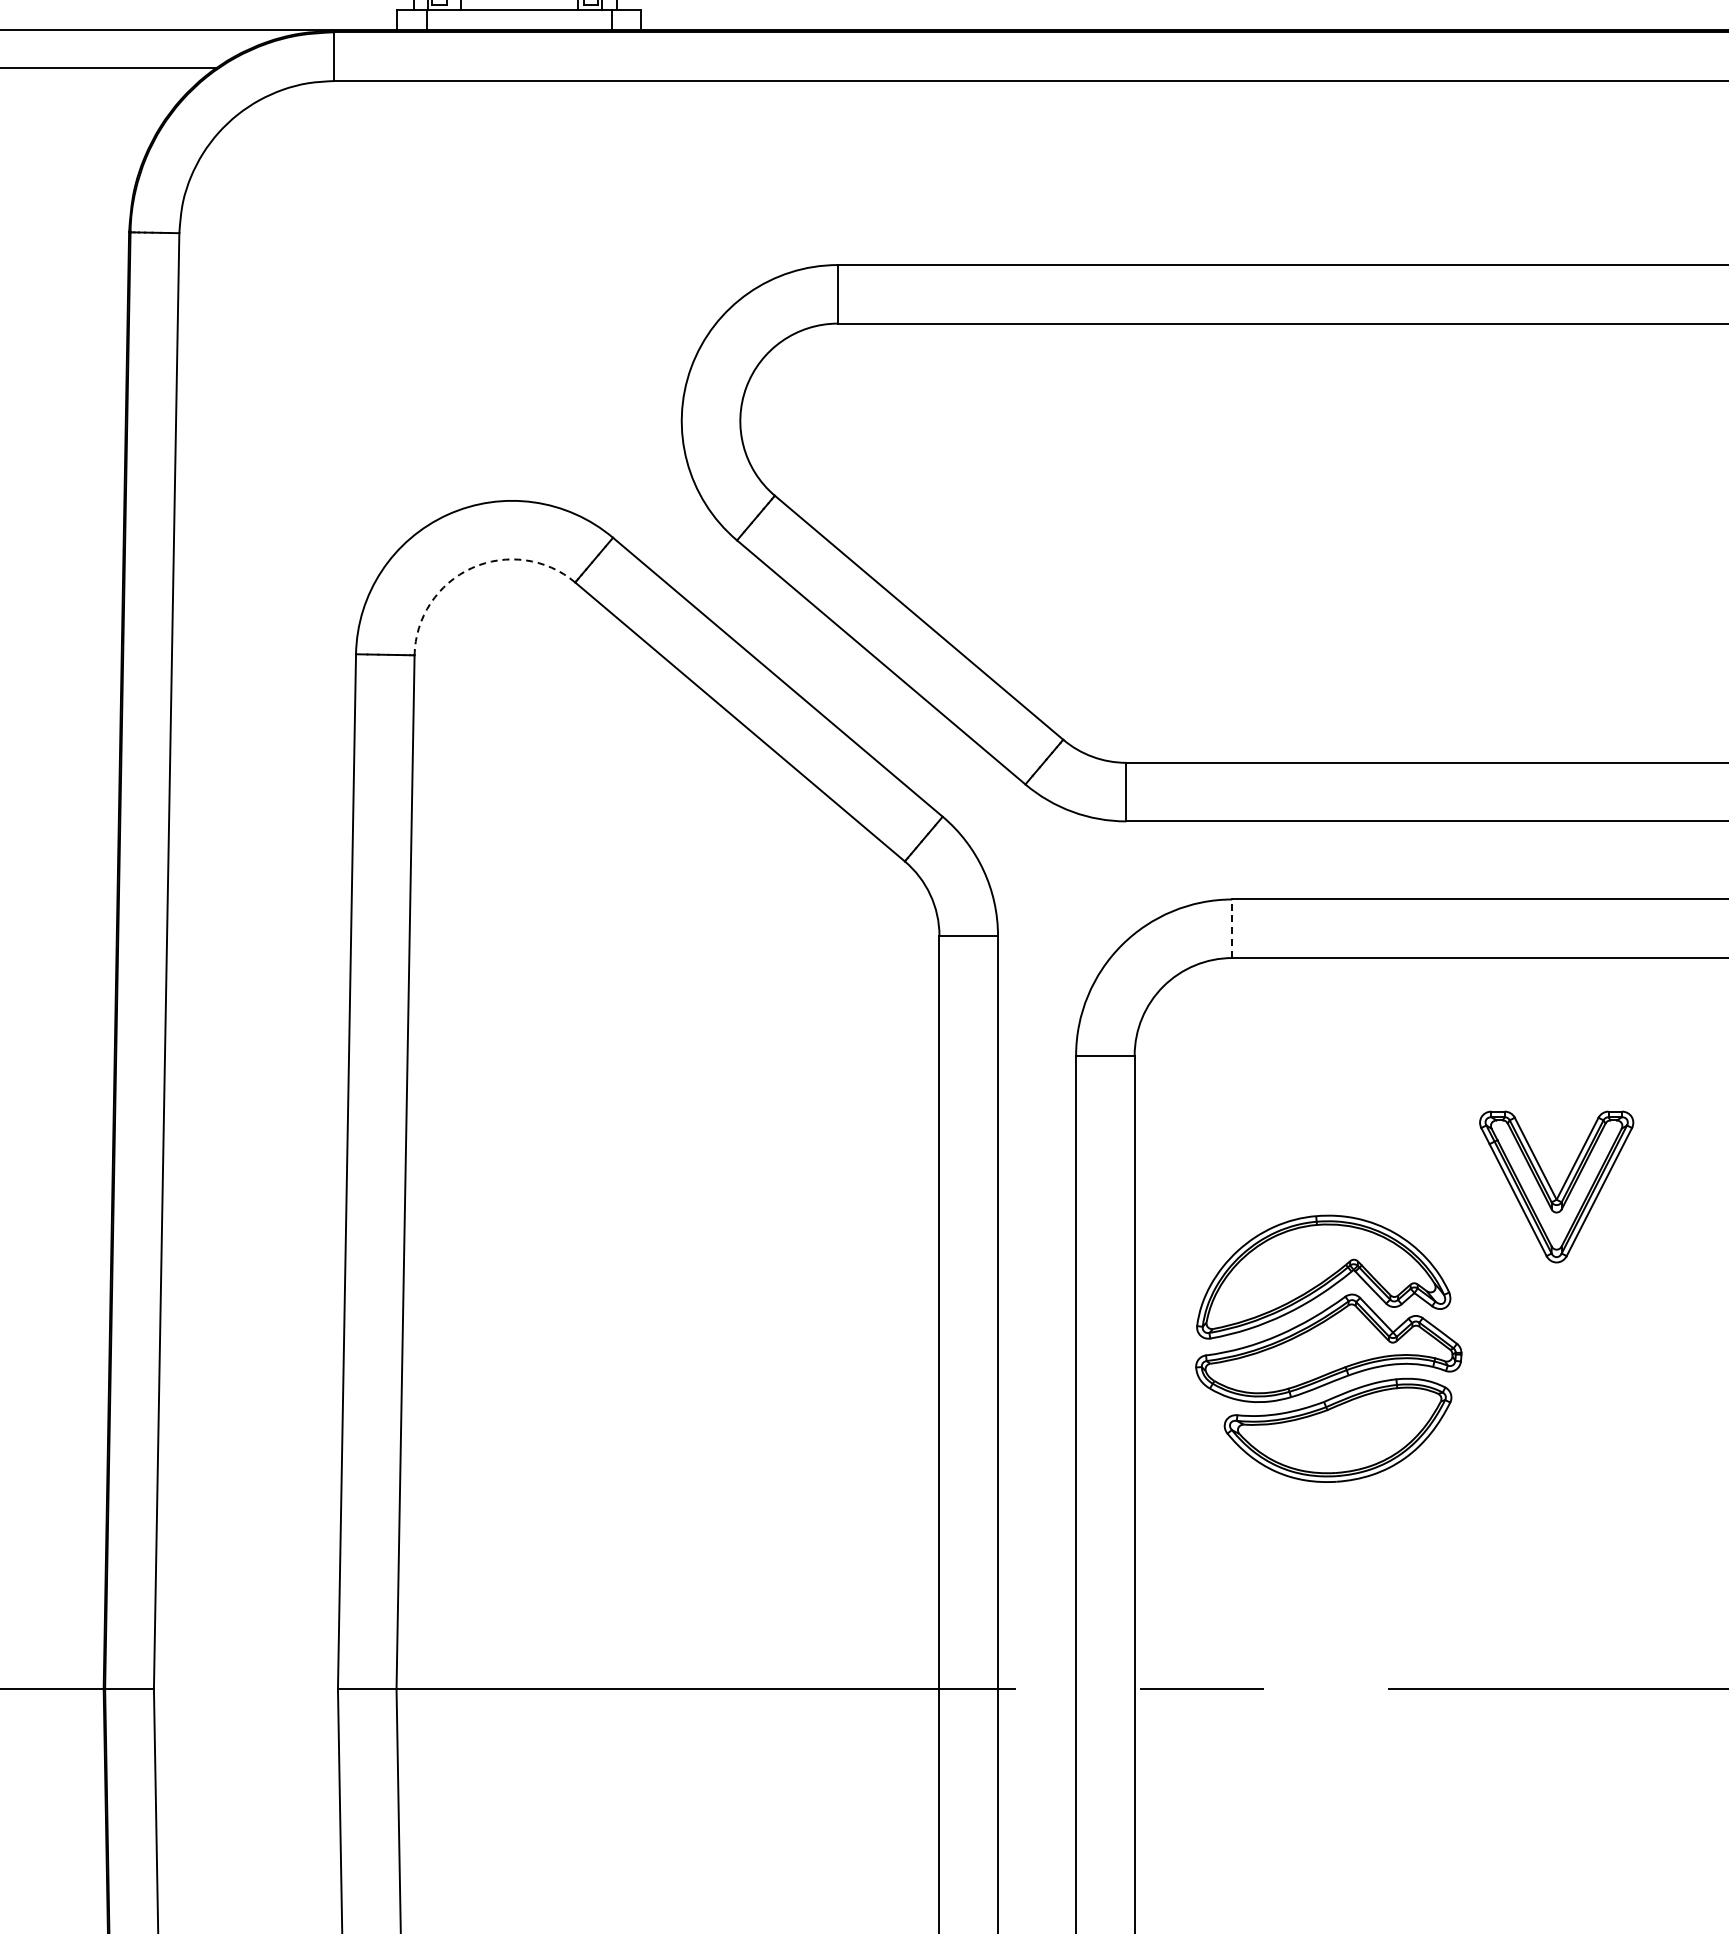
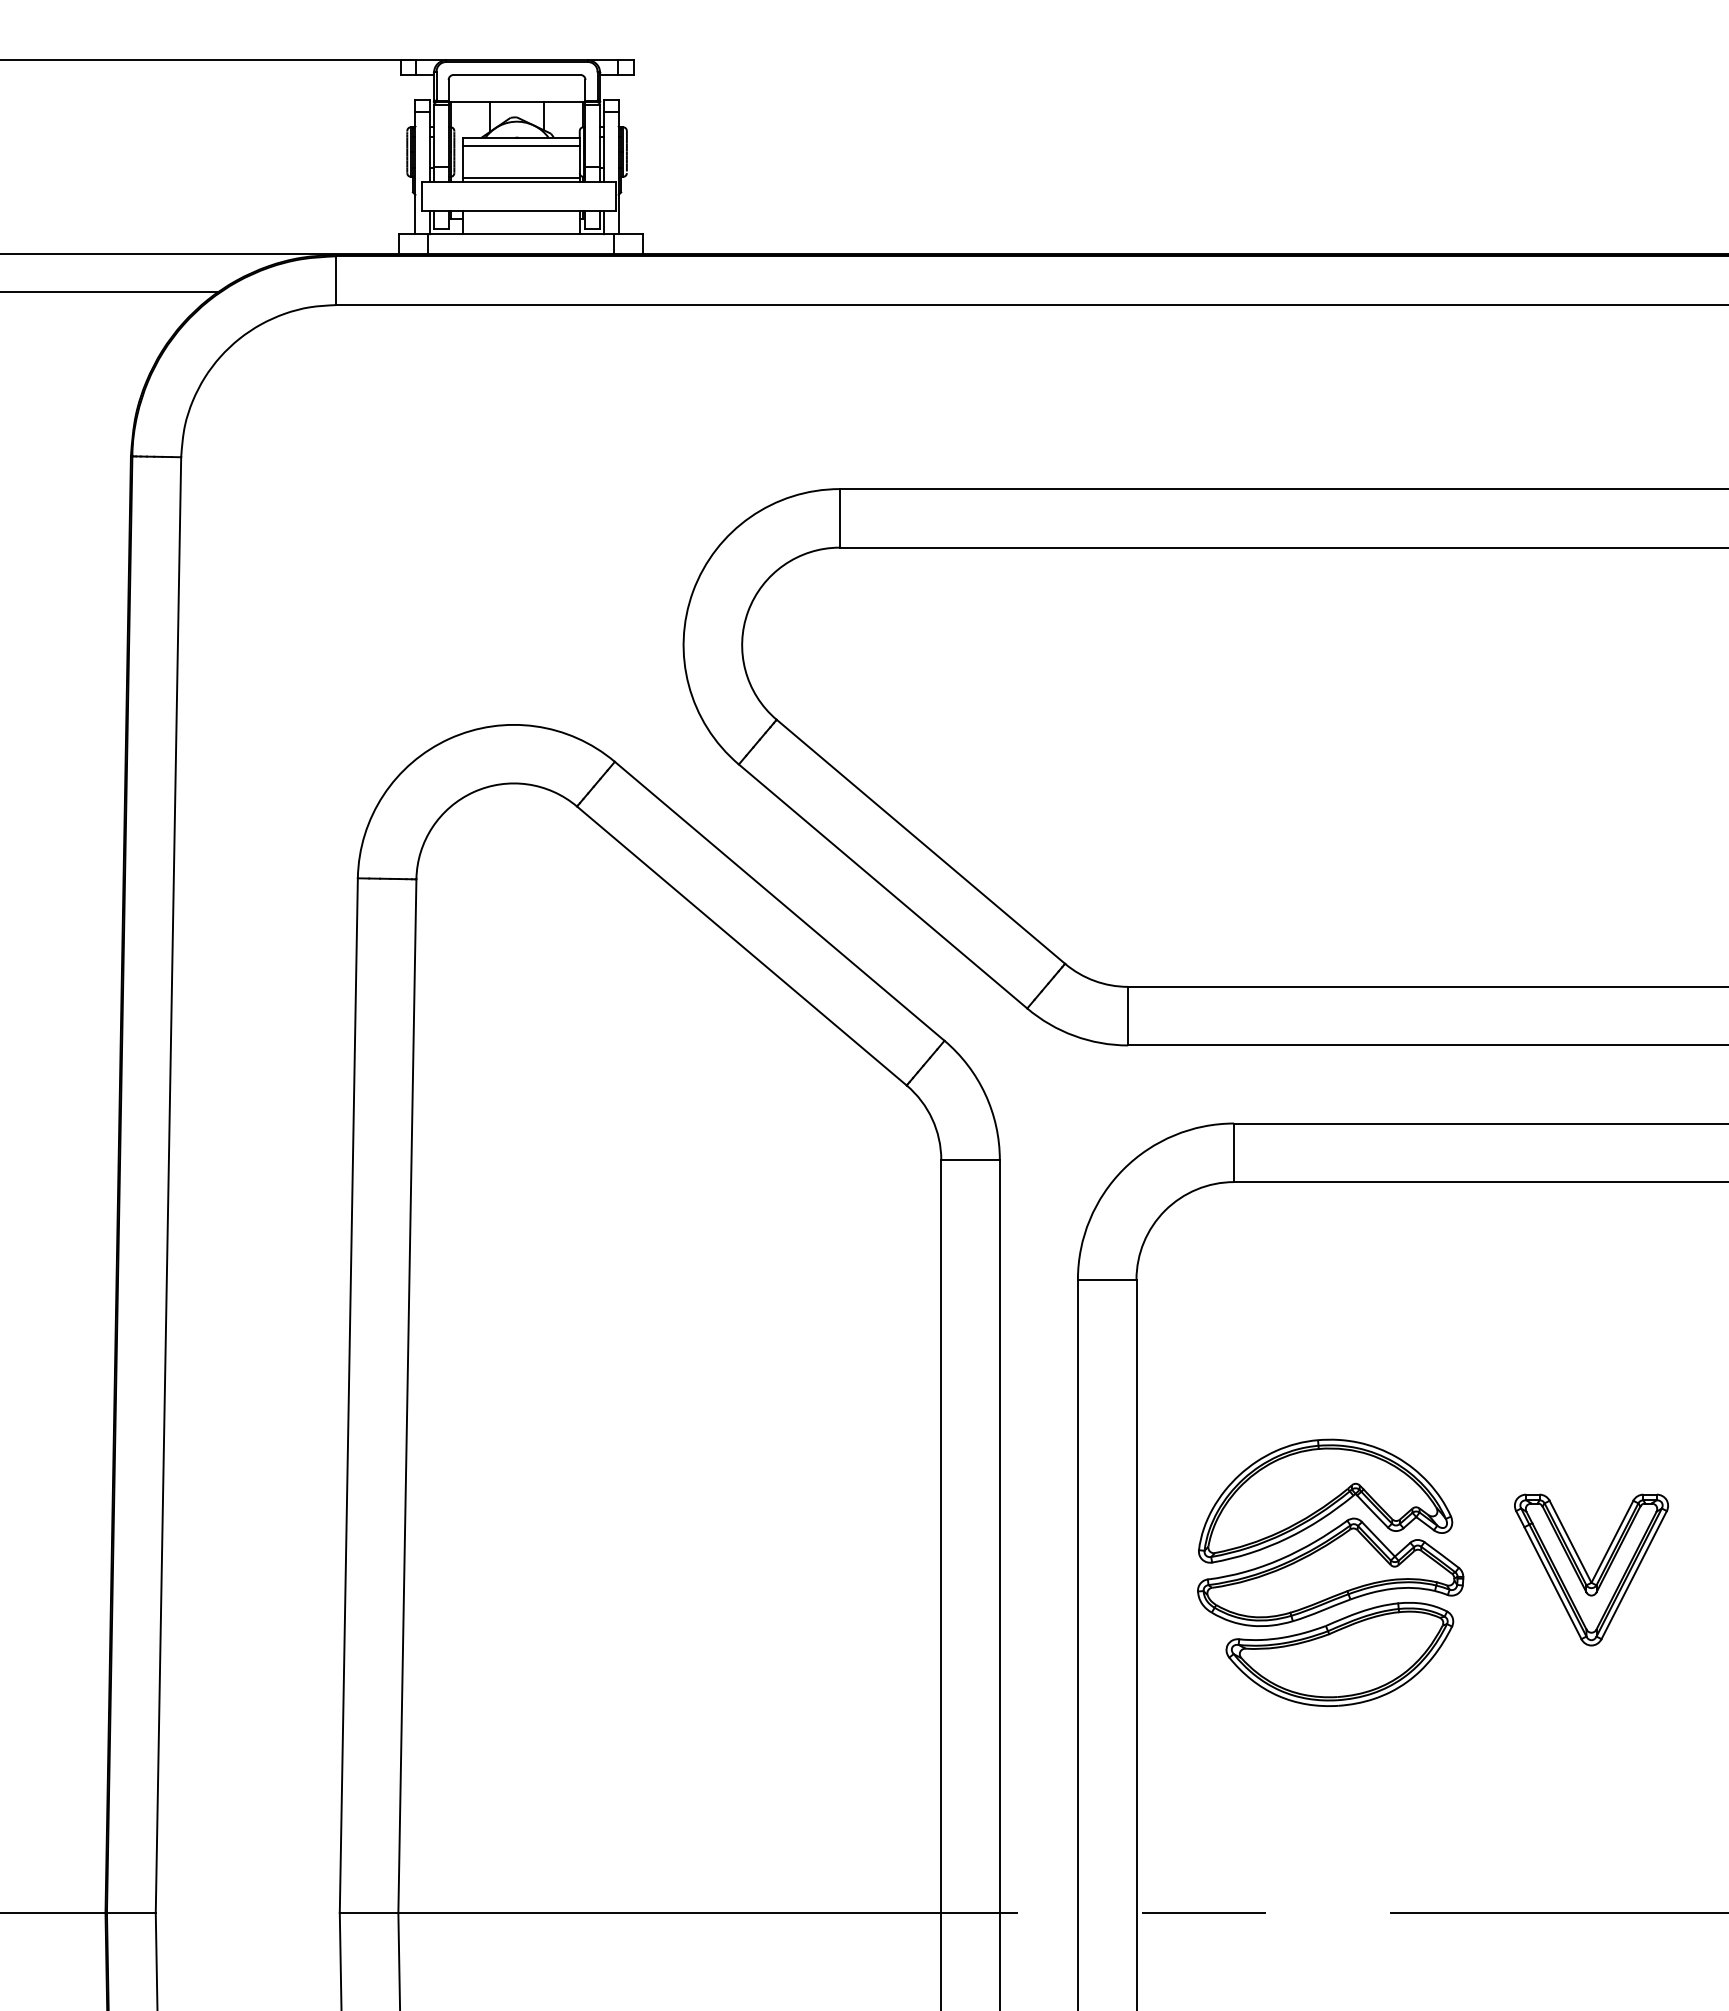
arc: (471, 568) -> (473, 792), dashed -> solid
line: (1232, 928) -> (1234, 1152), dashed -> solid
part: (1556, 1186) -> (1591, 1569), moved

